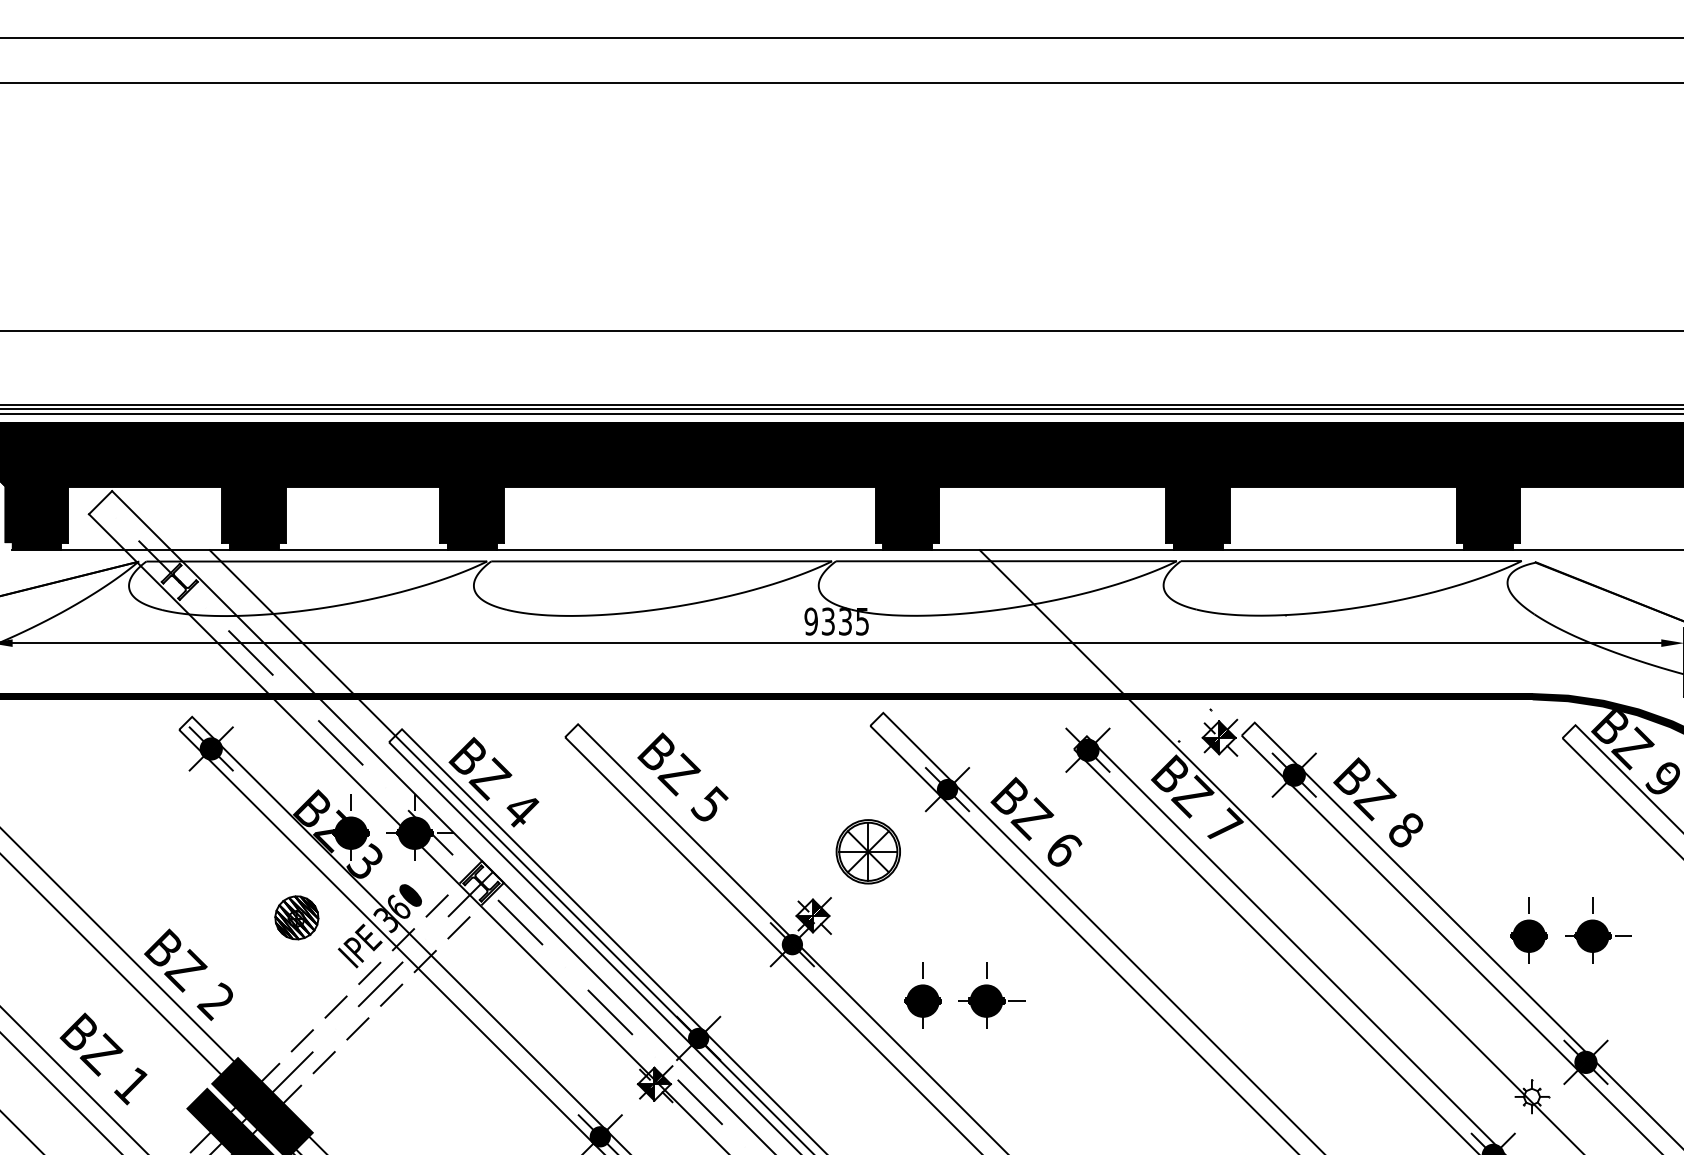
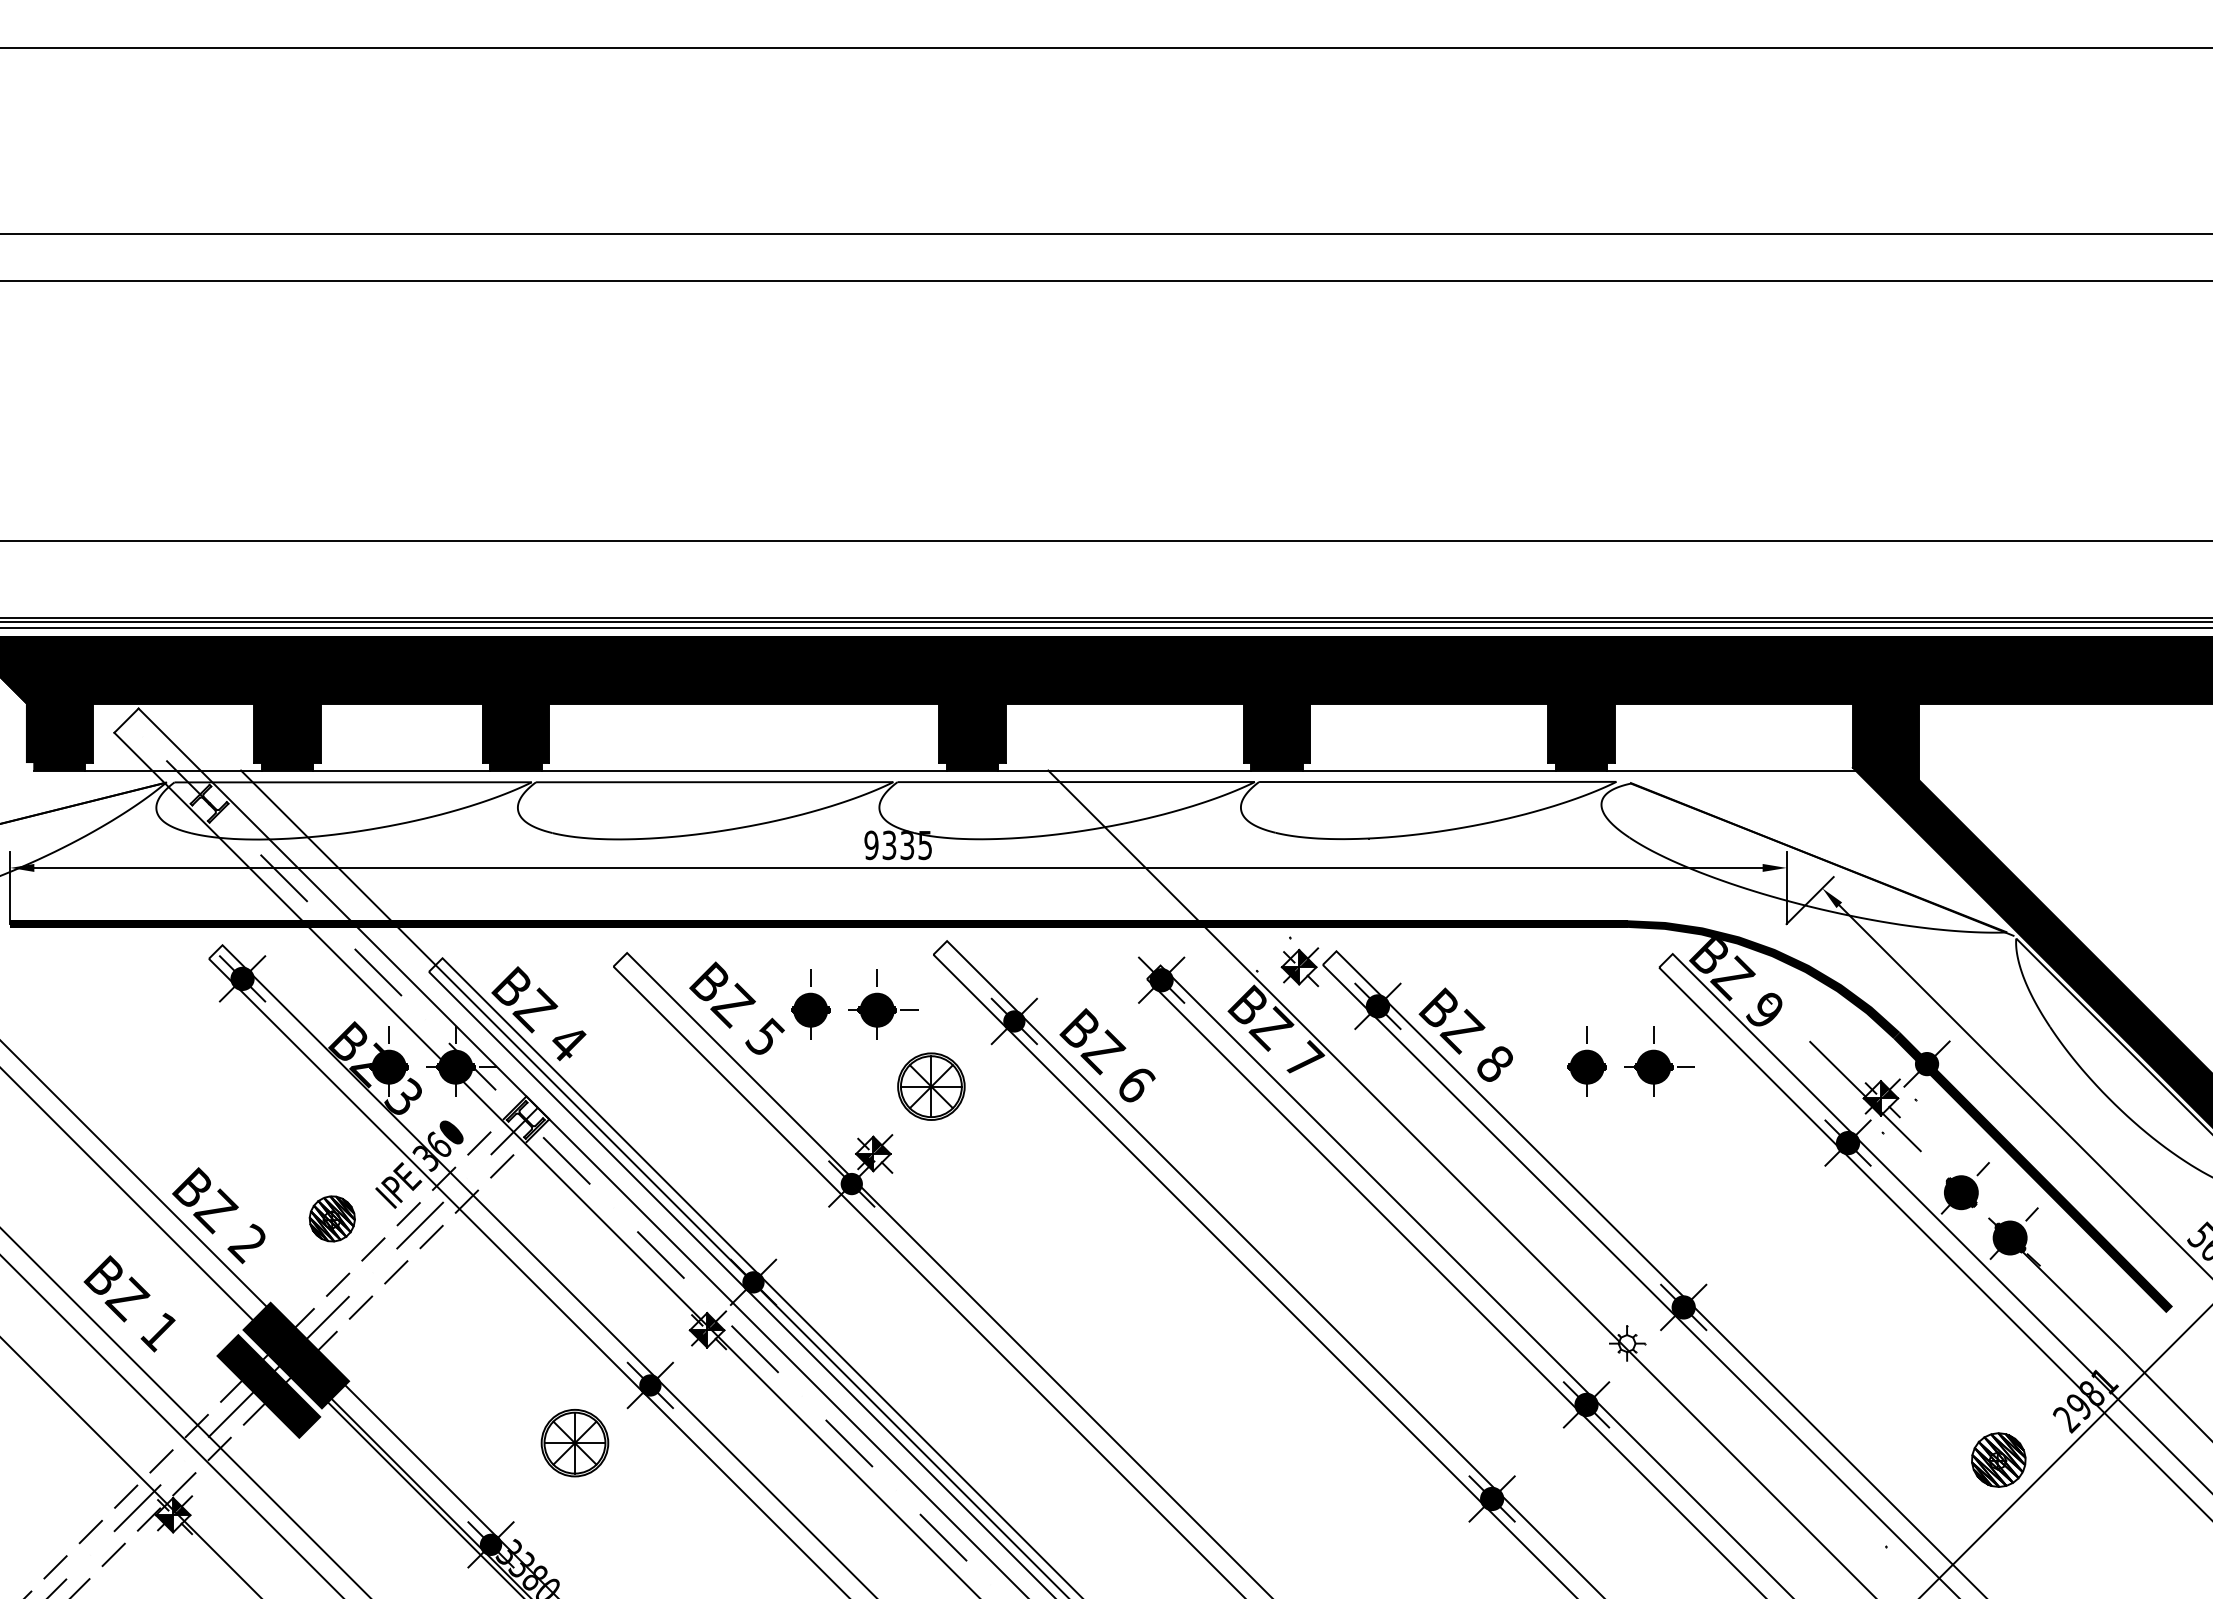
part: (296, 917) -> (331, 1218), moved
part: (1570, 930) -> (1630, 1061), moved
part: (964, 995) -> (854, 1004), moved

